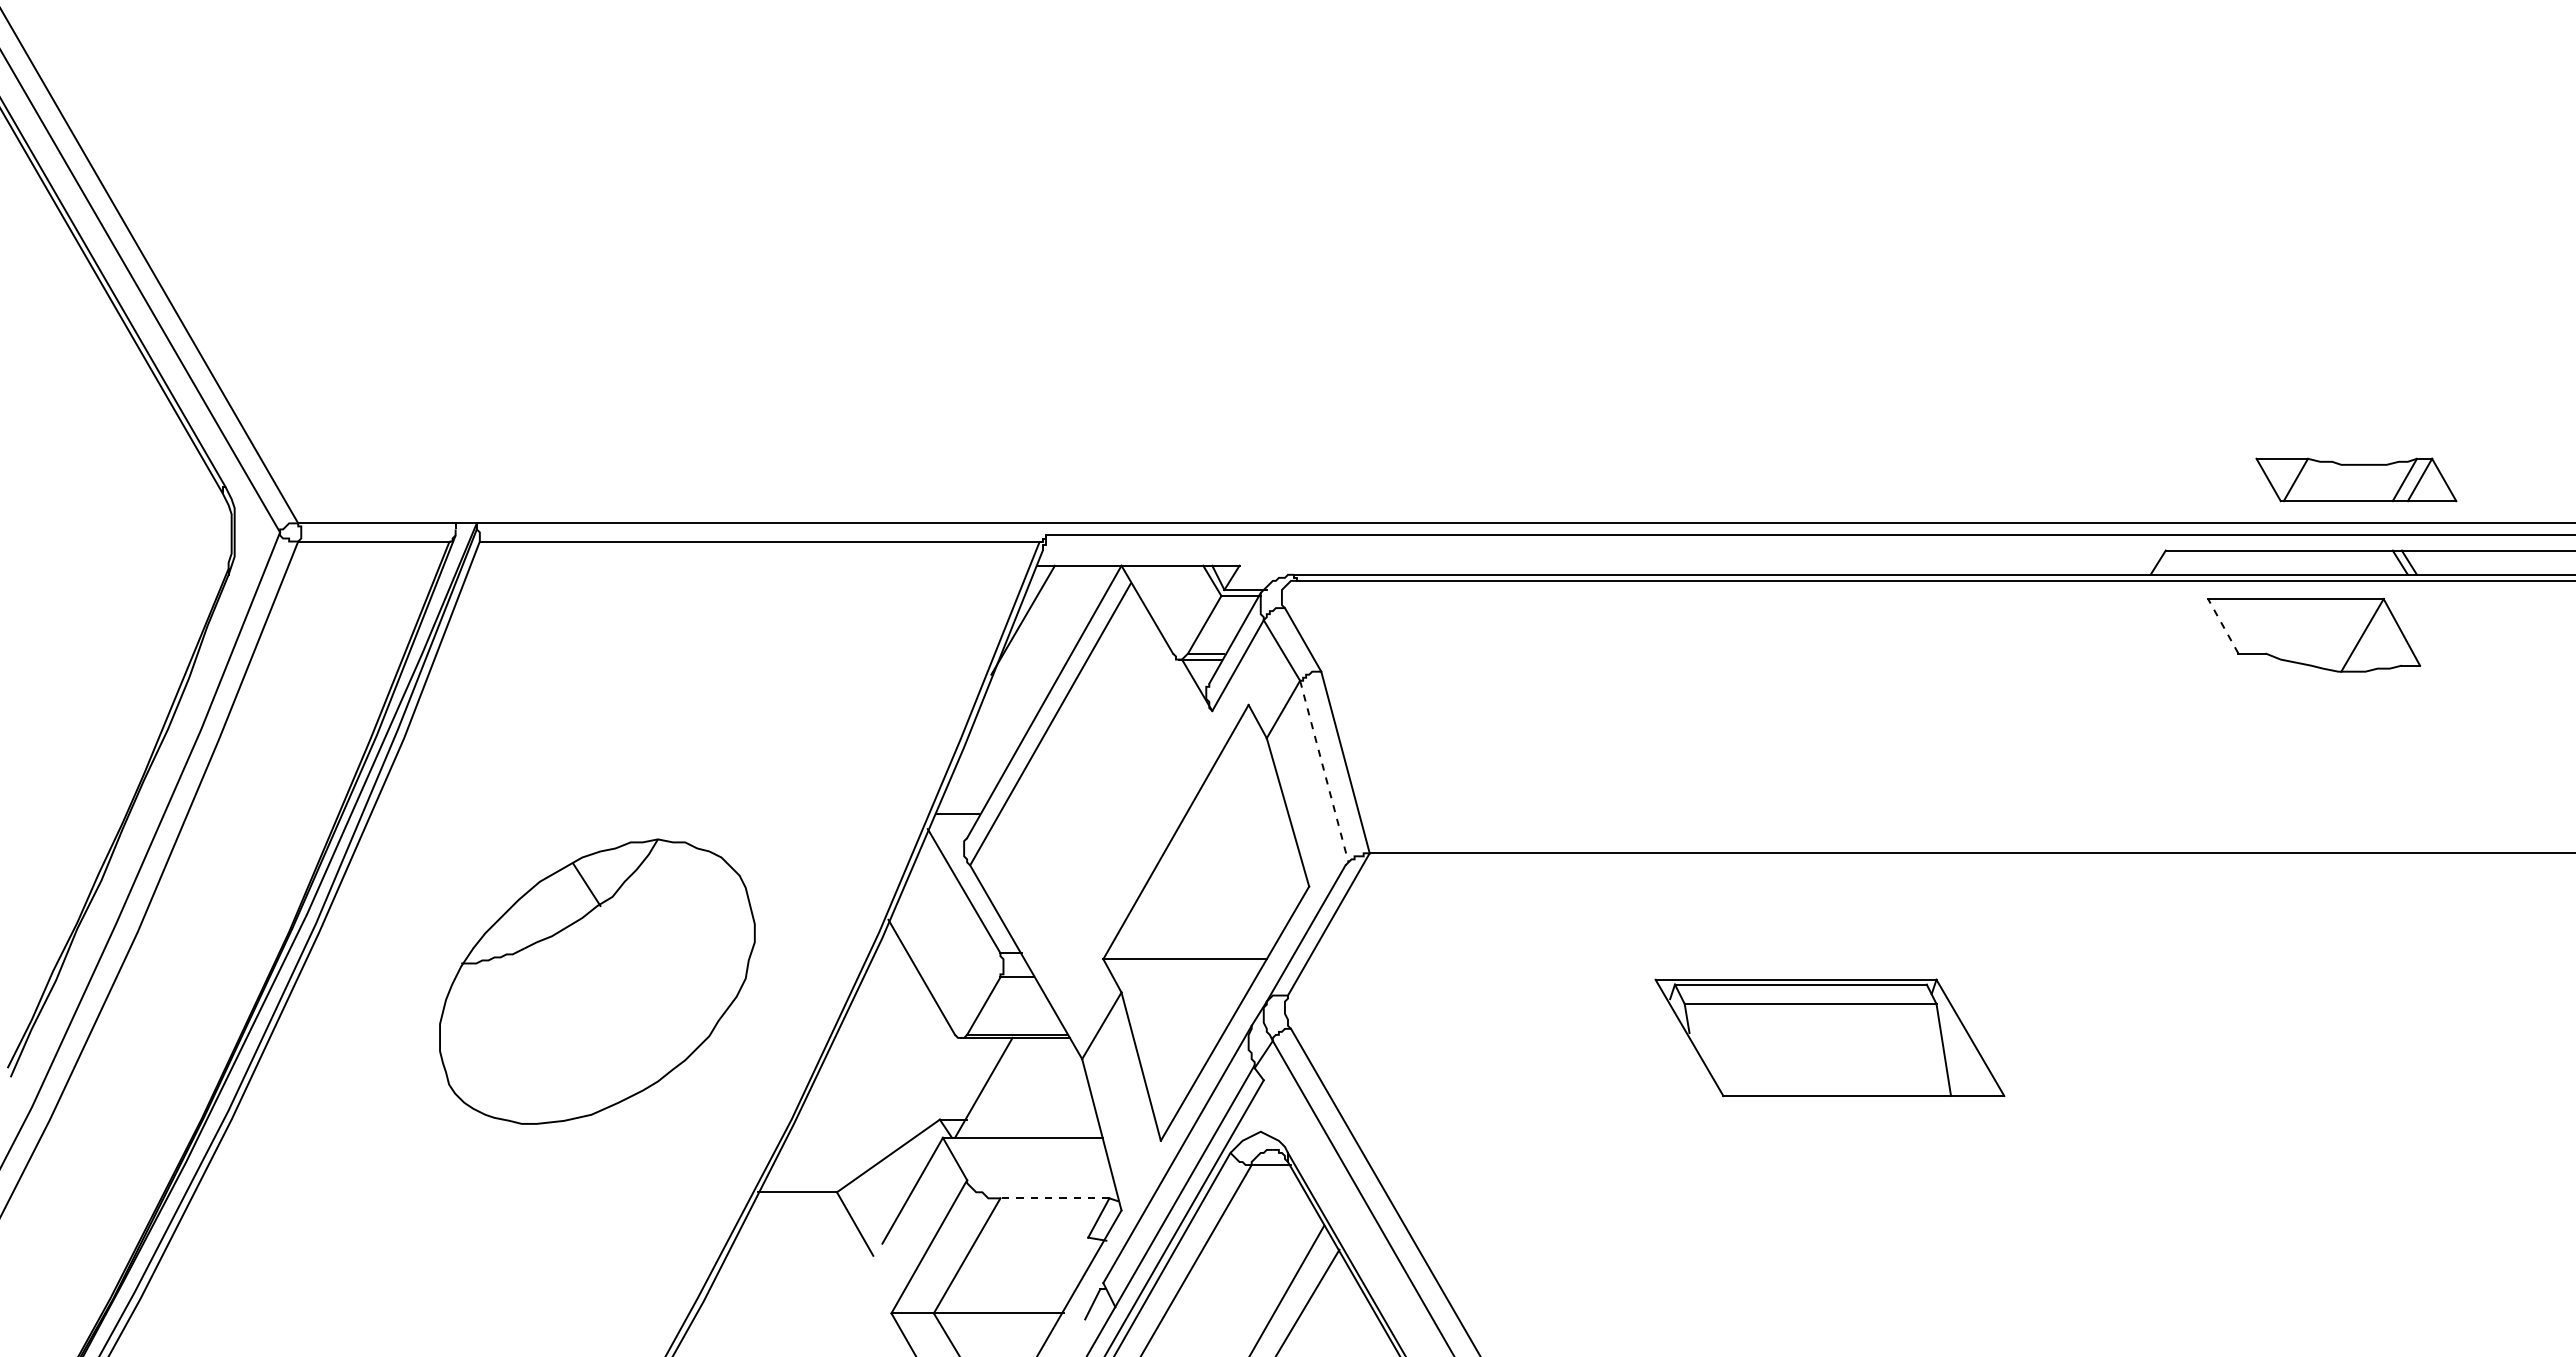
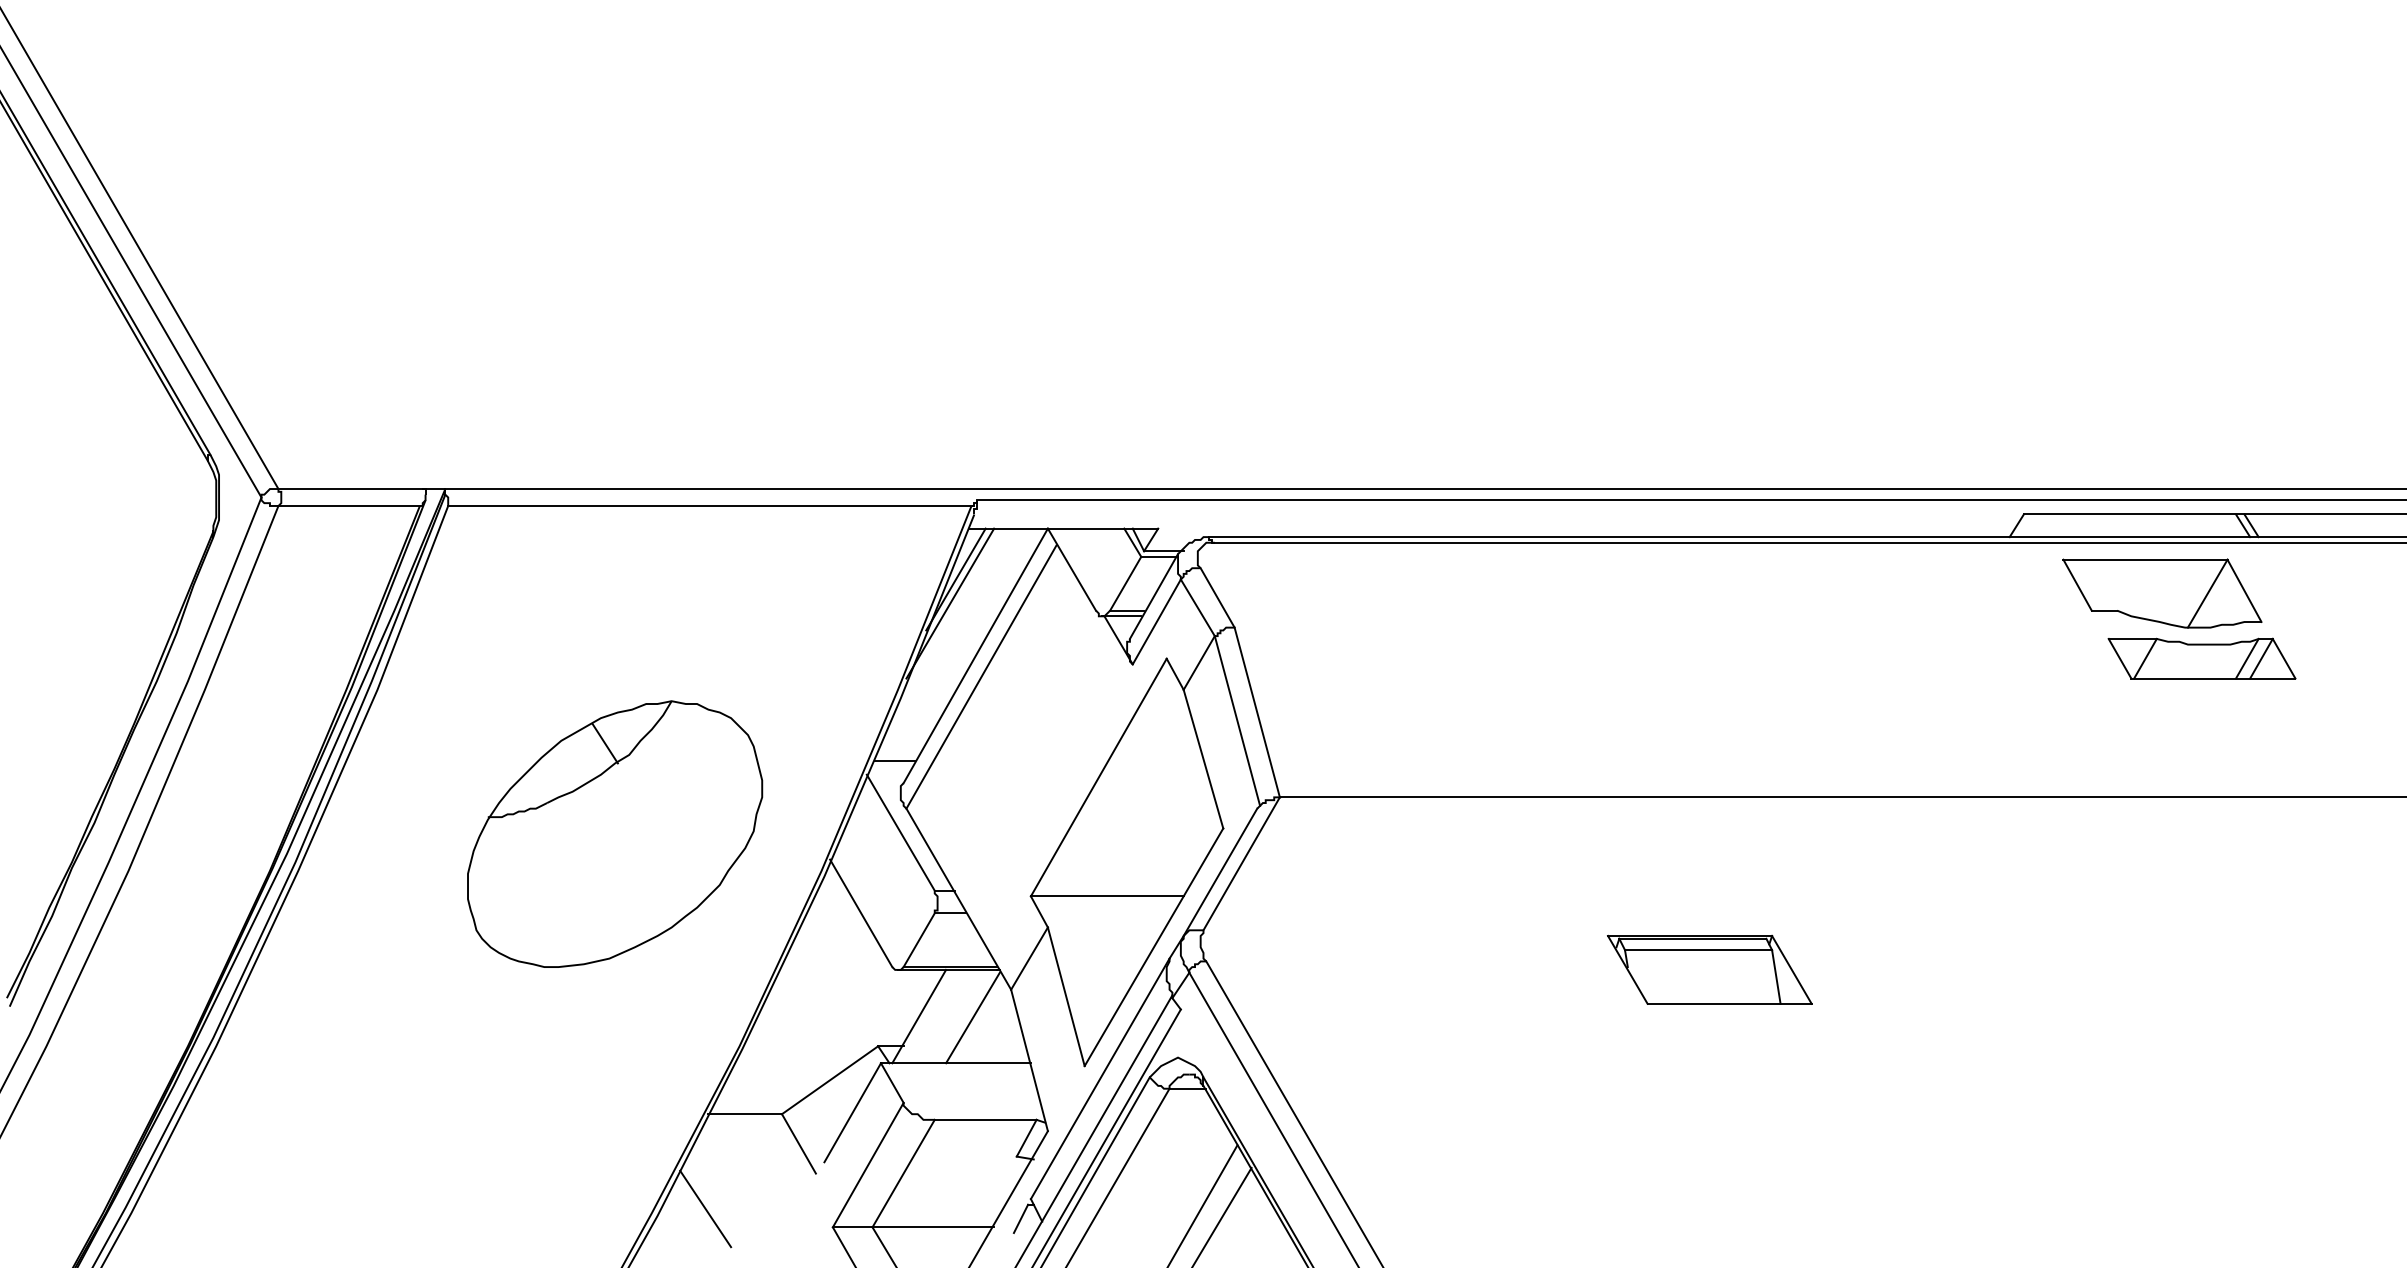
part: (2356, 479) -> (2202, 658), moved
line: (2223, 625) -> (2077, 584), dashed -> solid
line: (1017, 645) -> (950, 603), added
line: (1324, 771) -> (1237, 720), dashed -> solid
part: (597, 981) -> (615, 834), moved
part: (1829, 1037) -> (1709, 969), size x0.62
line: (1041, 1088) -> (973, 1017), added
line: (1054, 1198) -> (985, 1119), dashed -> solid
line: (755, 1293) -> (705, 1208), added

